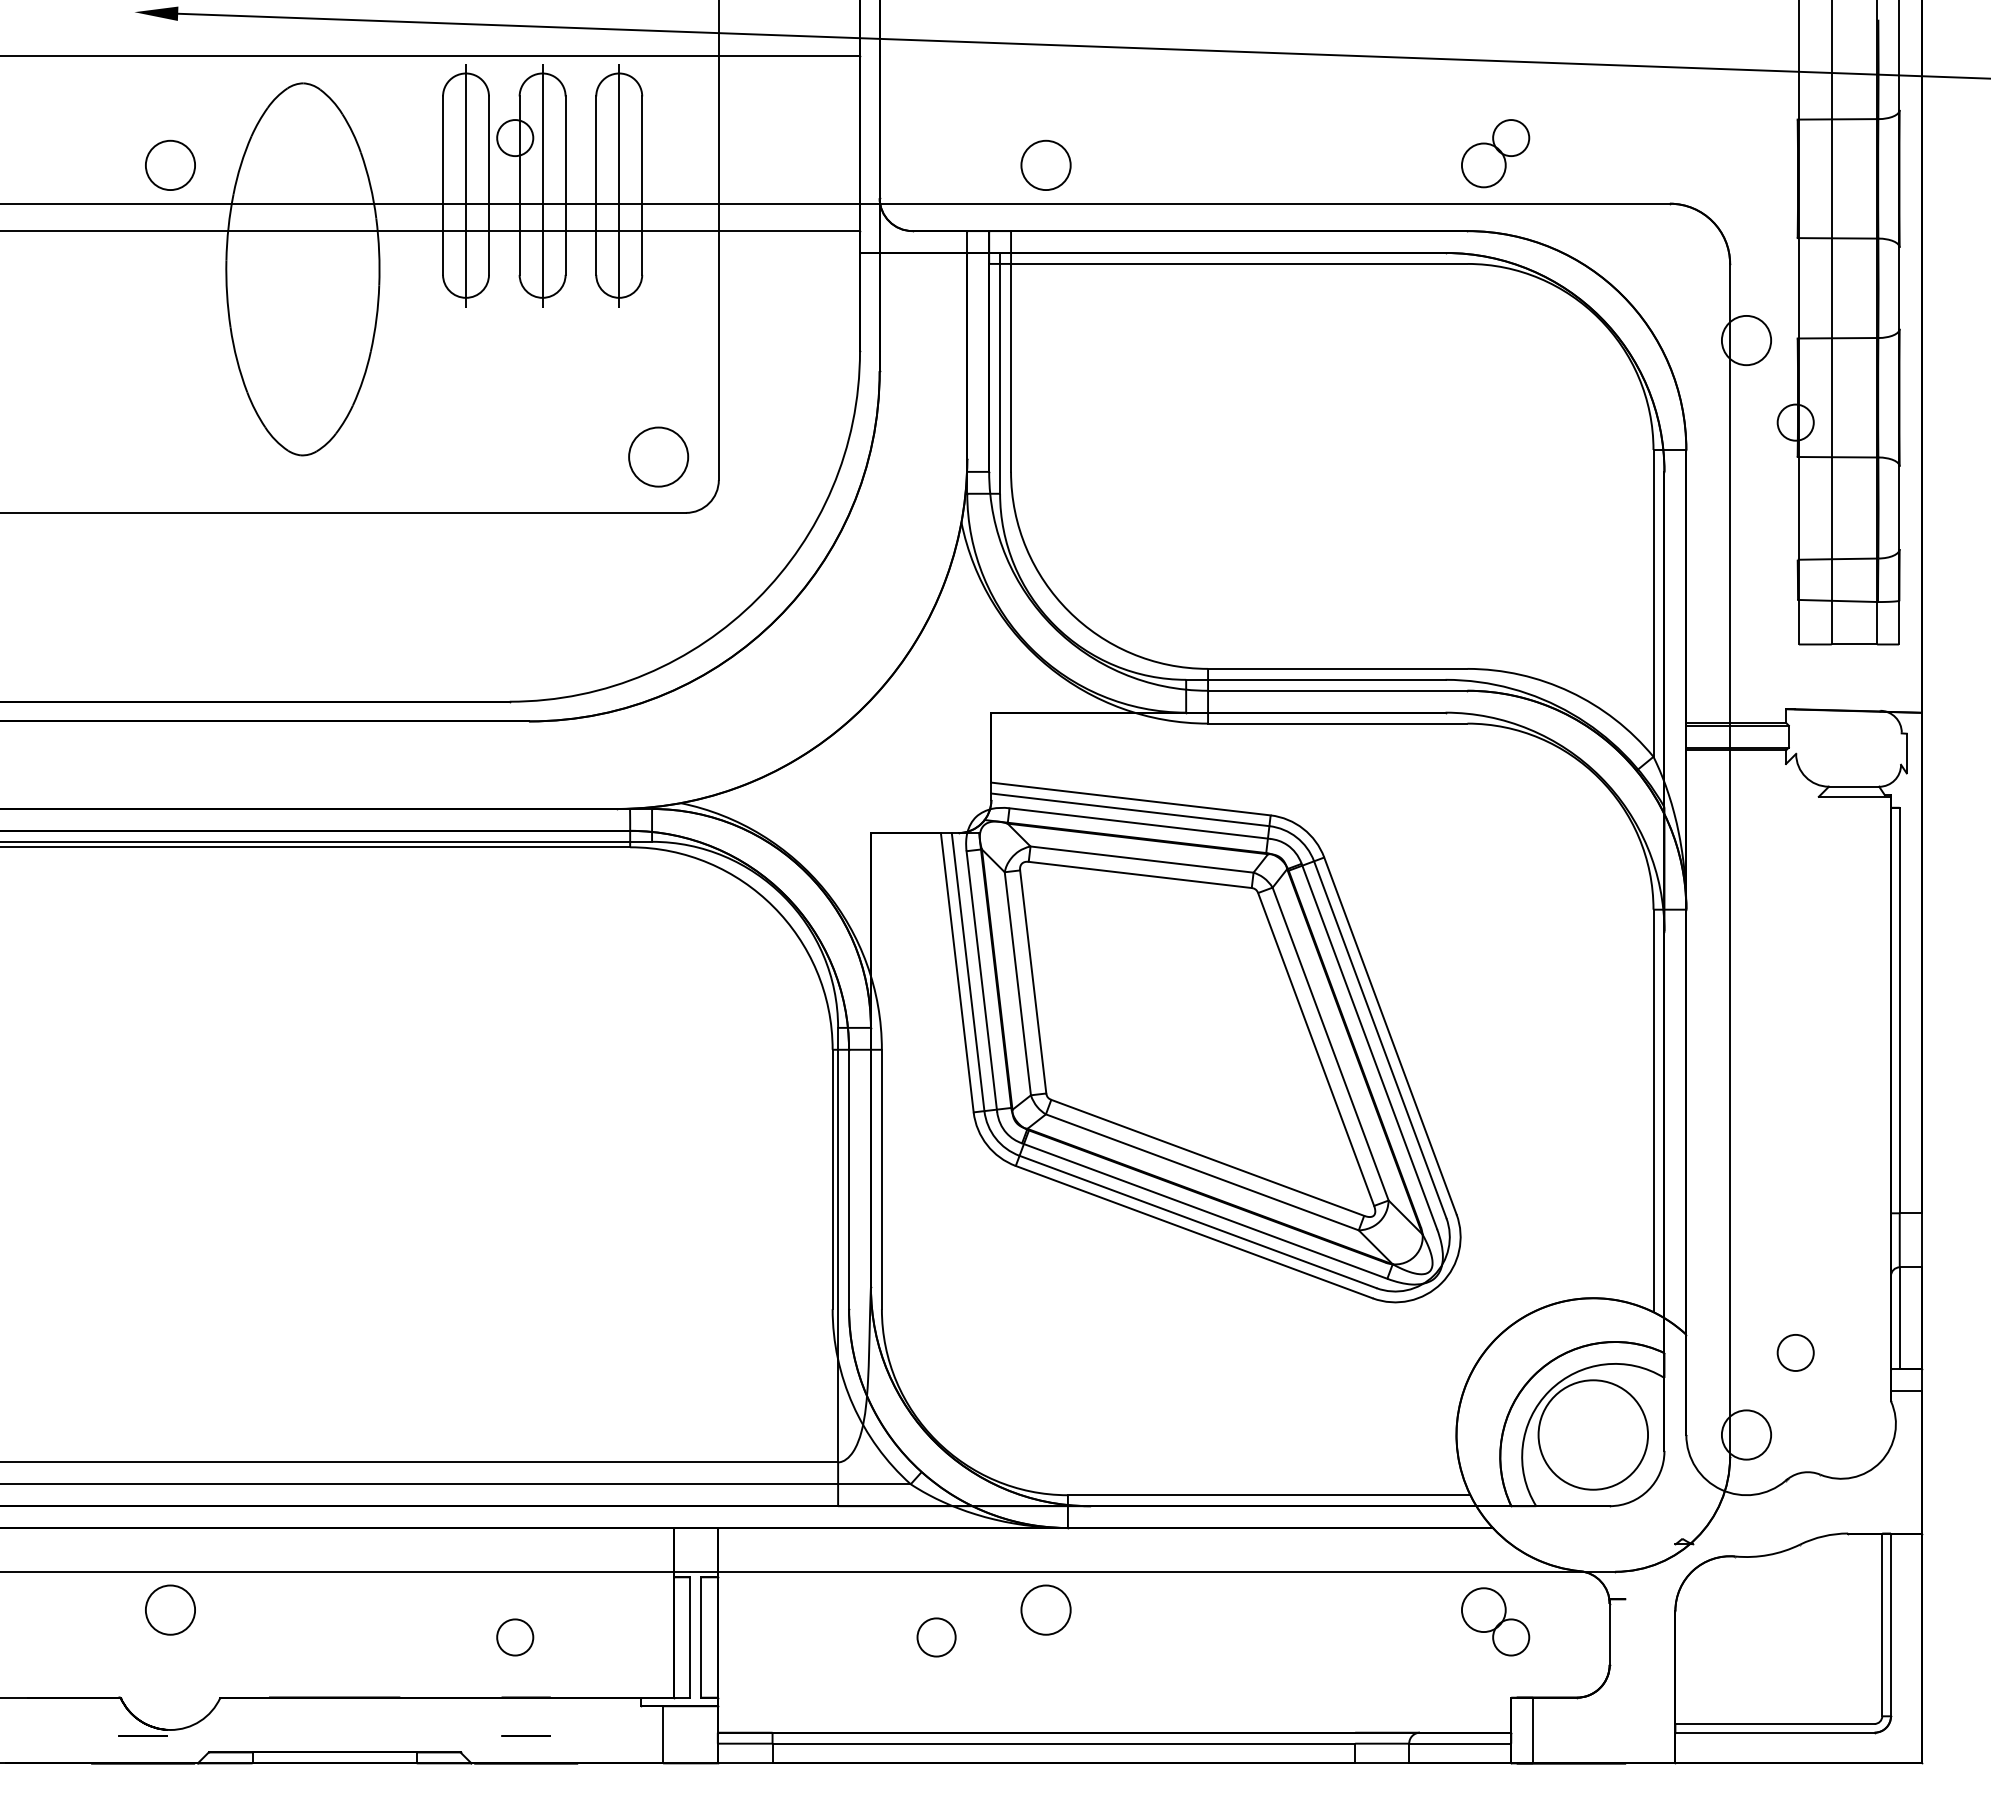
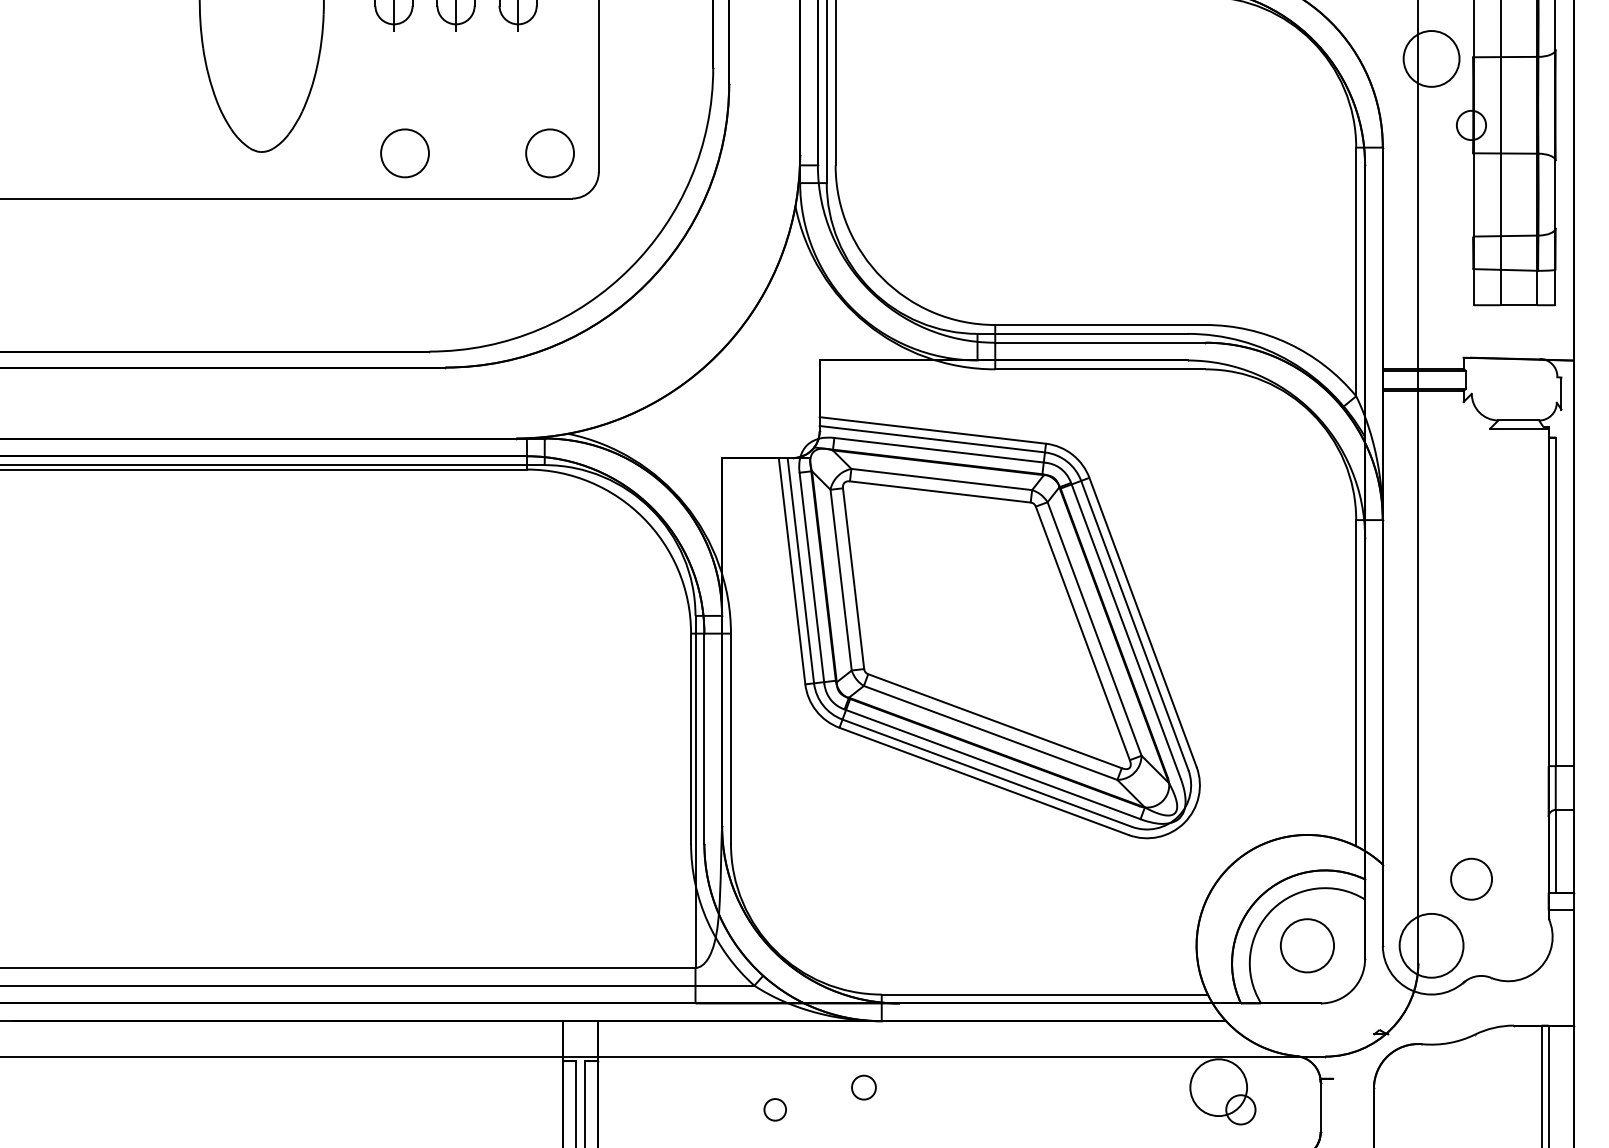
circle: (1746, 340) -> (1431, 58), size x1.4
circle: (479, 456) -> (404, 152), added
circle: (1795, 1352) -> (1471, 878), size x1.4
circle: (1593, 1434) -> (1307, 945), size x0.6
circle: (1746, 1434) -> (1431, 945), size x1.6
circle: (170, 1609) -> (154, 1087), removed
circle: (1045, 1609) -> (863, 1087), size x0.6
circle: (1483, 1610) -> (1218, 1087), size x1.6
circle: (515, 1637) -> (434, 1109), removed
circle: (936, 1637) -> (775, 1109), size x0.7

